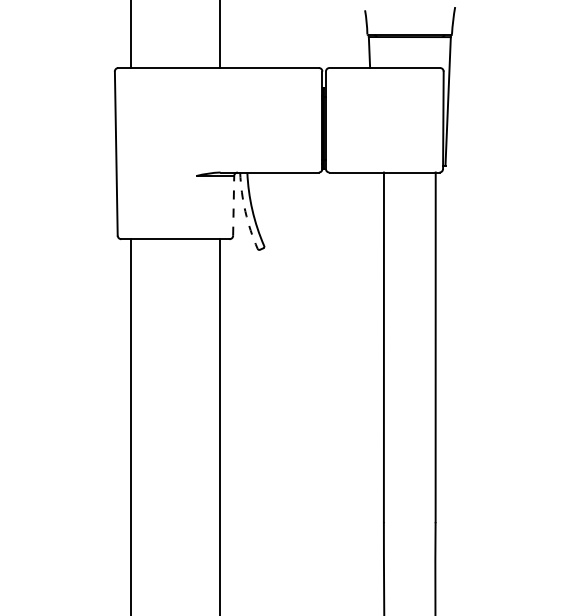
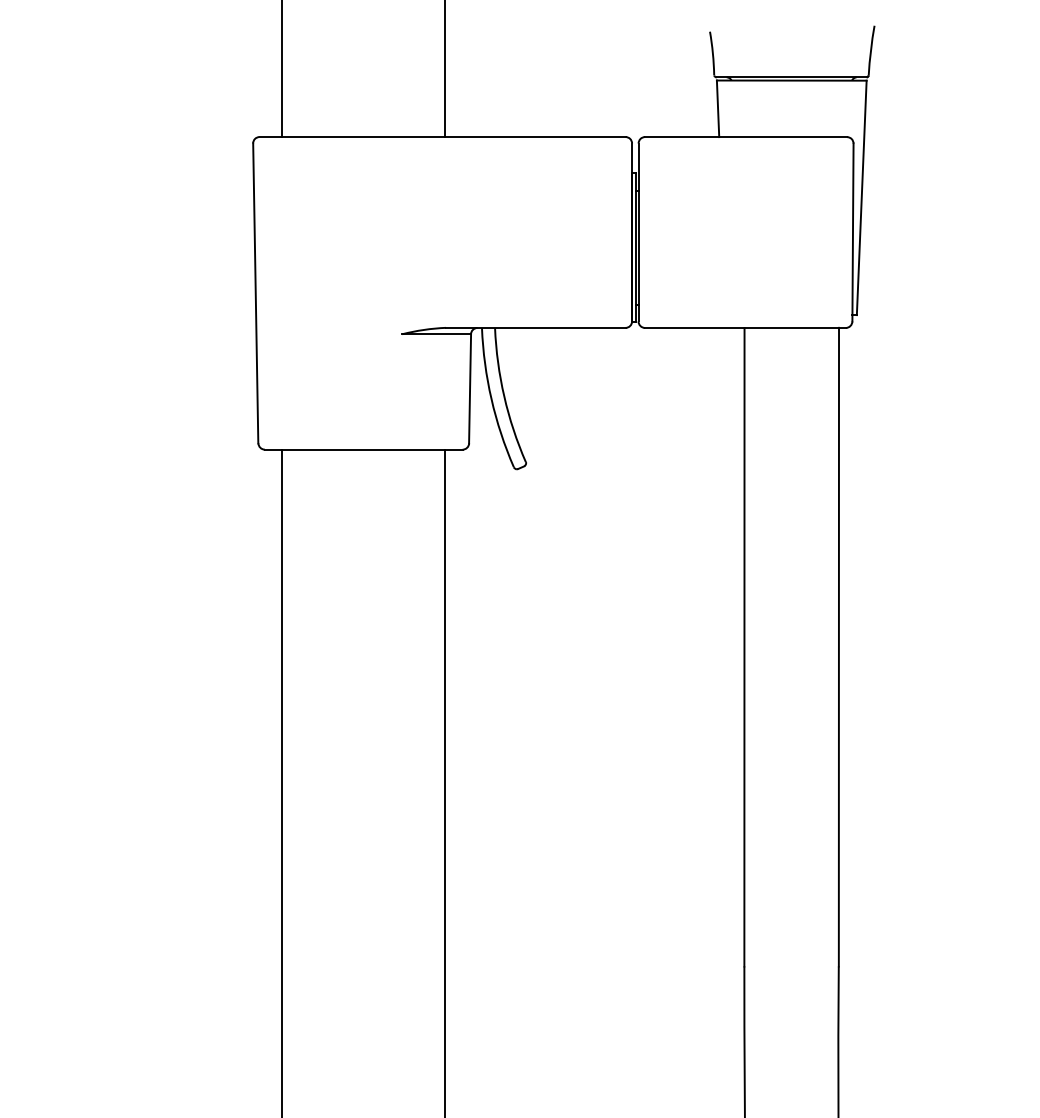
line: (233, 205) -> (469, 388), dashed -> solid
arc: (245, 211) -> (491, 399), dashed -> solid

